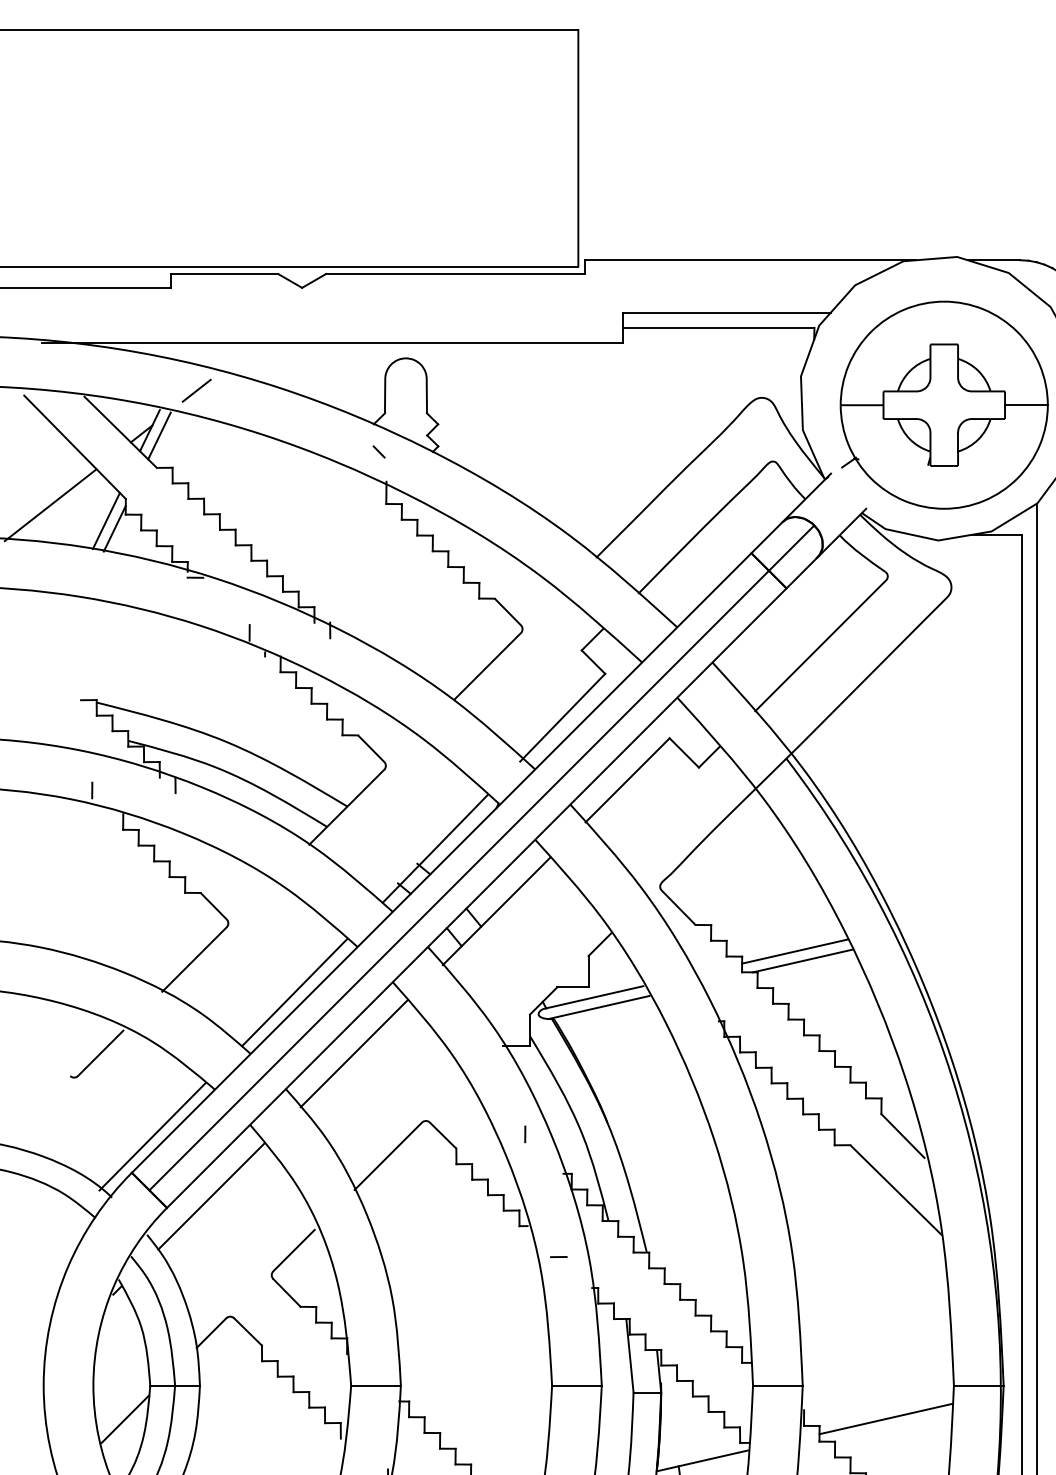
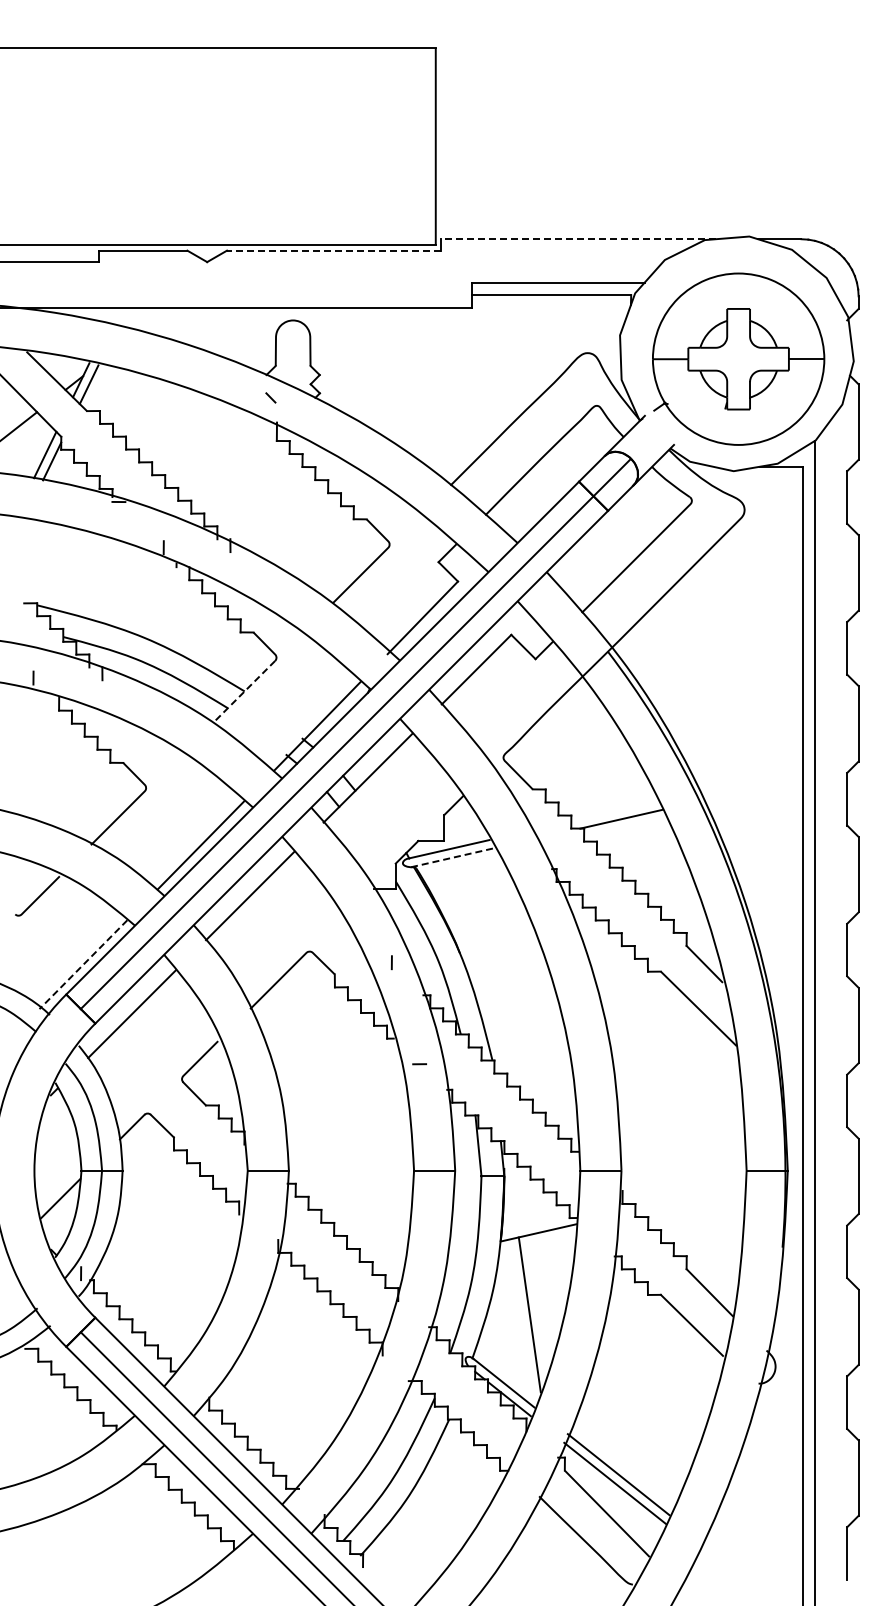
line: (750, 260) -> (578, 239), solid -> dashed
line: (454, 273) -> (333, 250), solid -> dashed
line: (196, 391) -> (119, 347), removed
line: (347, 806) -> (244, 691), solid -> dashed
line: (795, 951) -> (615, 811), removed
line: (598, 1007) -> (452, 857), solid -> dashed
line: (152, 1137) -> (83, 965), solid -> dashed
line: (886, 1418) -> (690, 1197), removed

